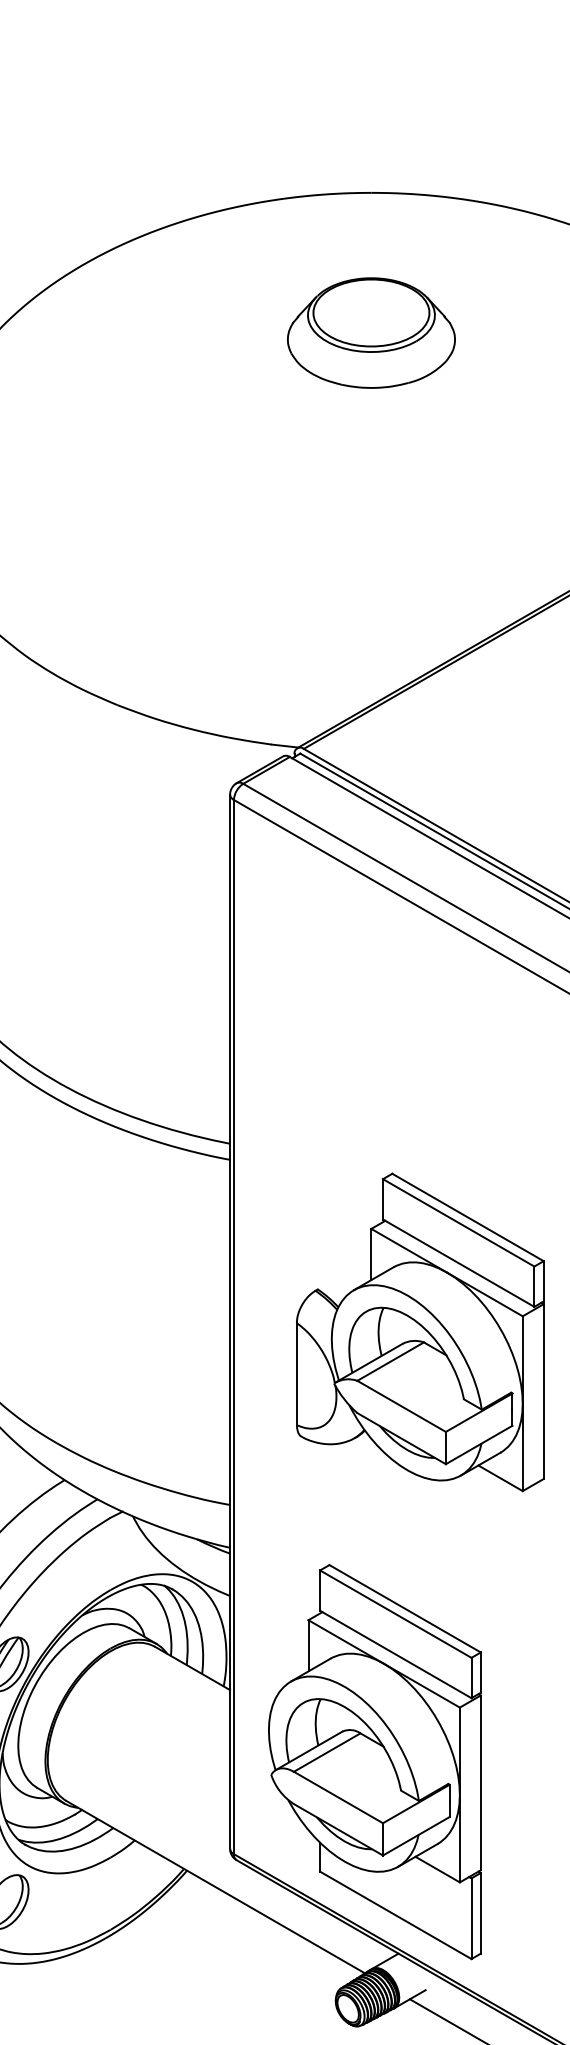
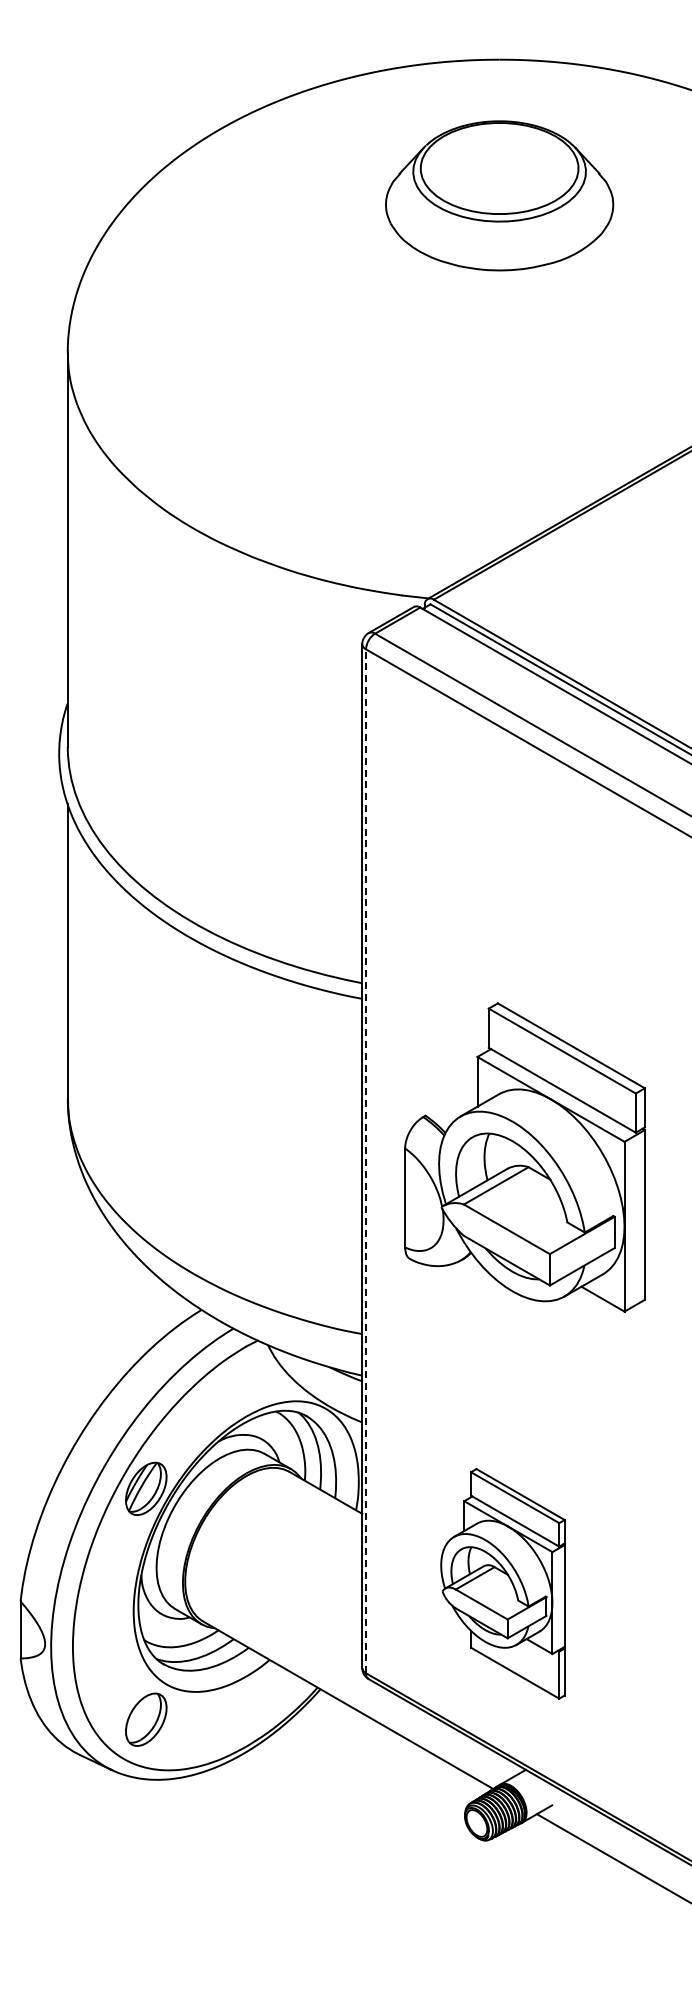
part: (371, 332) -> (499, 195), size x1.4
line: (234, 1327) -> (366, 1161), solid -> dashed
part: (419, 1332) -> (524, 1157), moved
part: (374, 1761) -> (502, 1583), size x0.6

